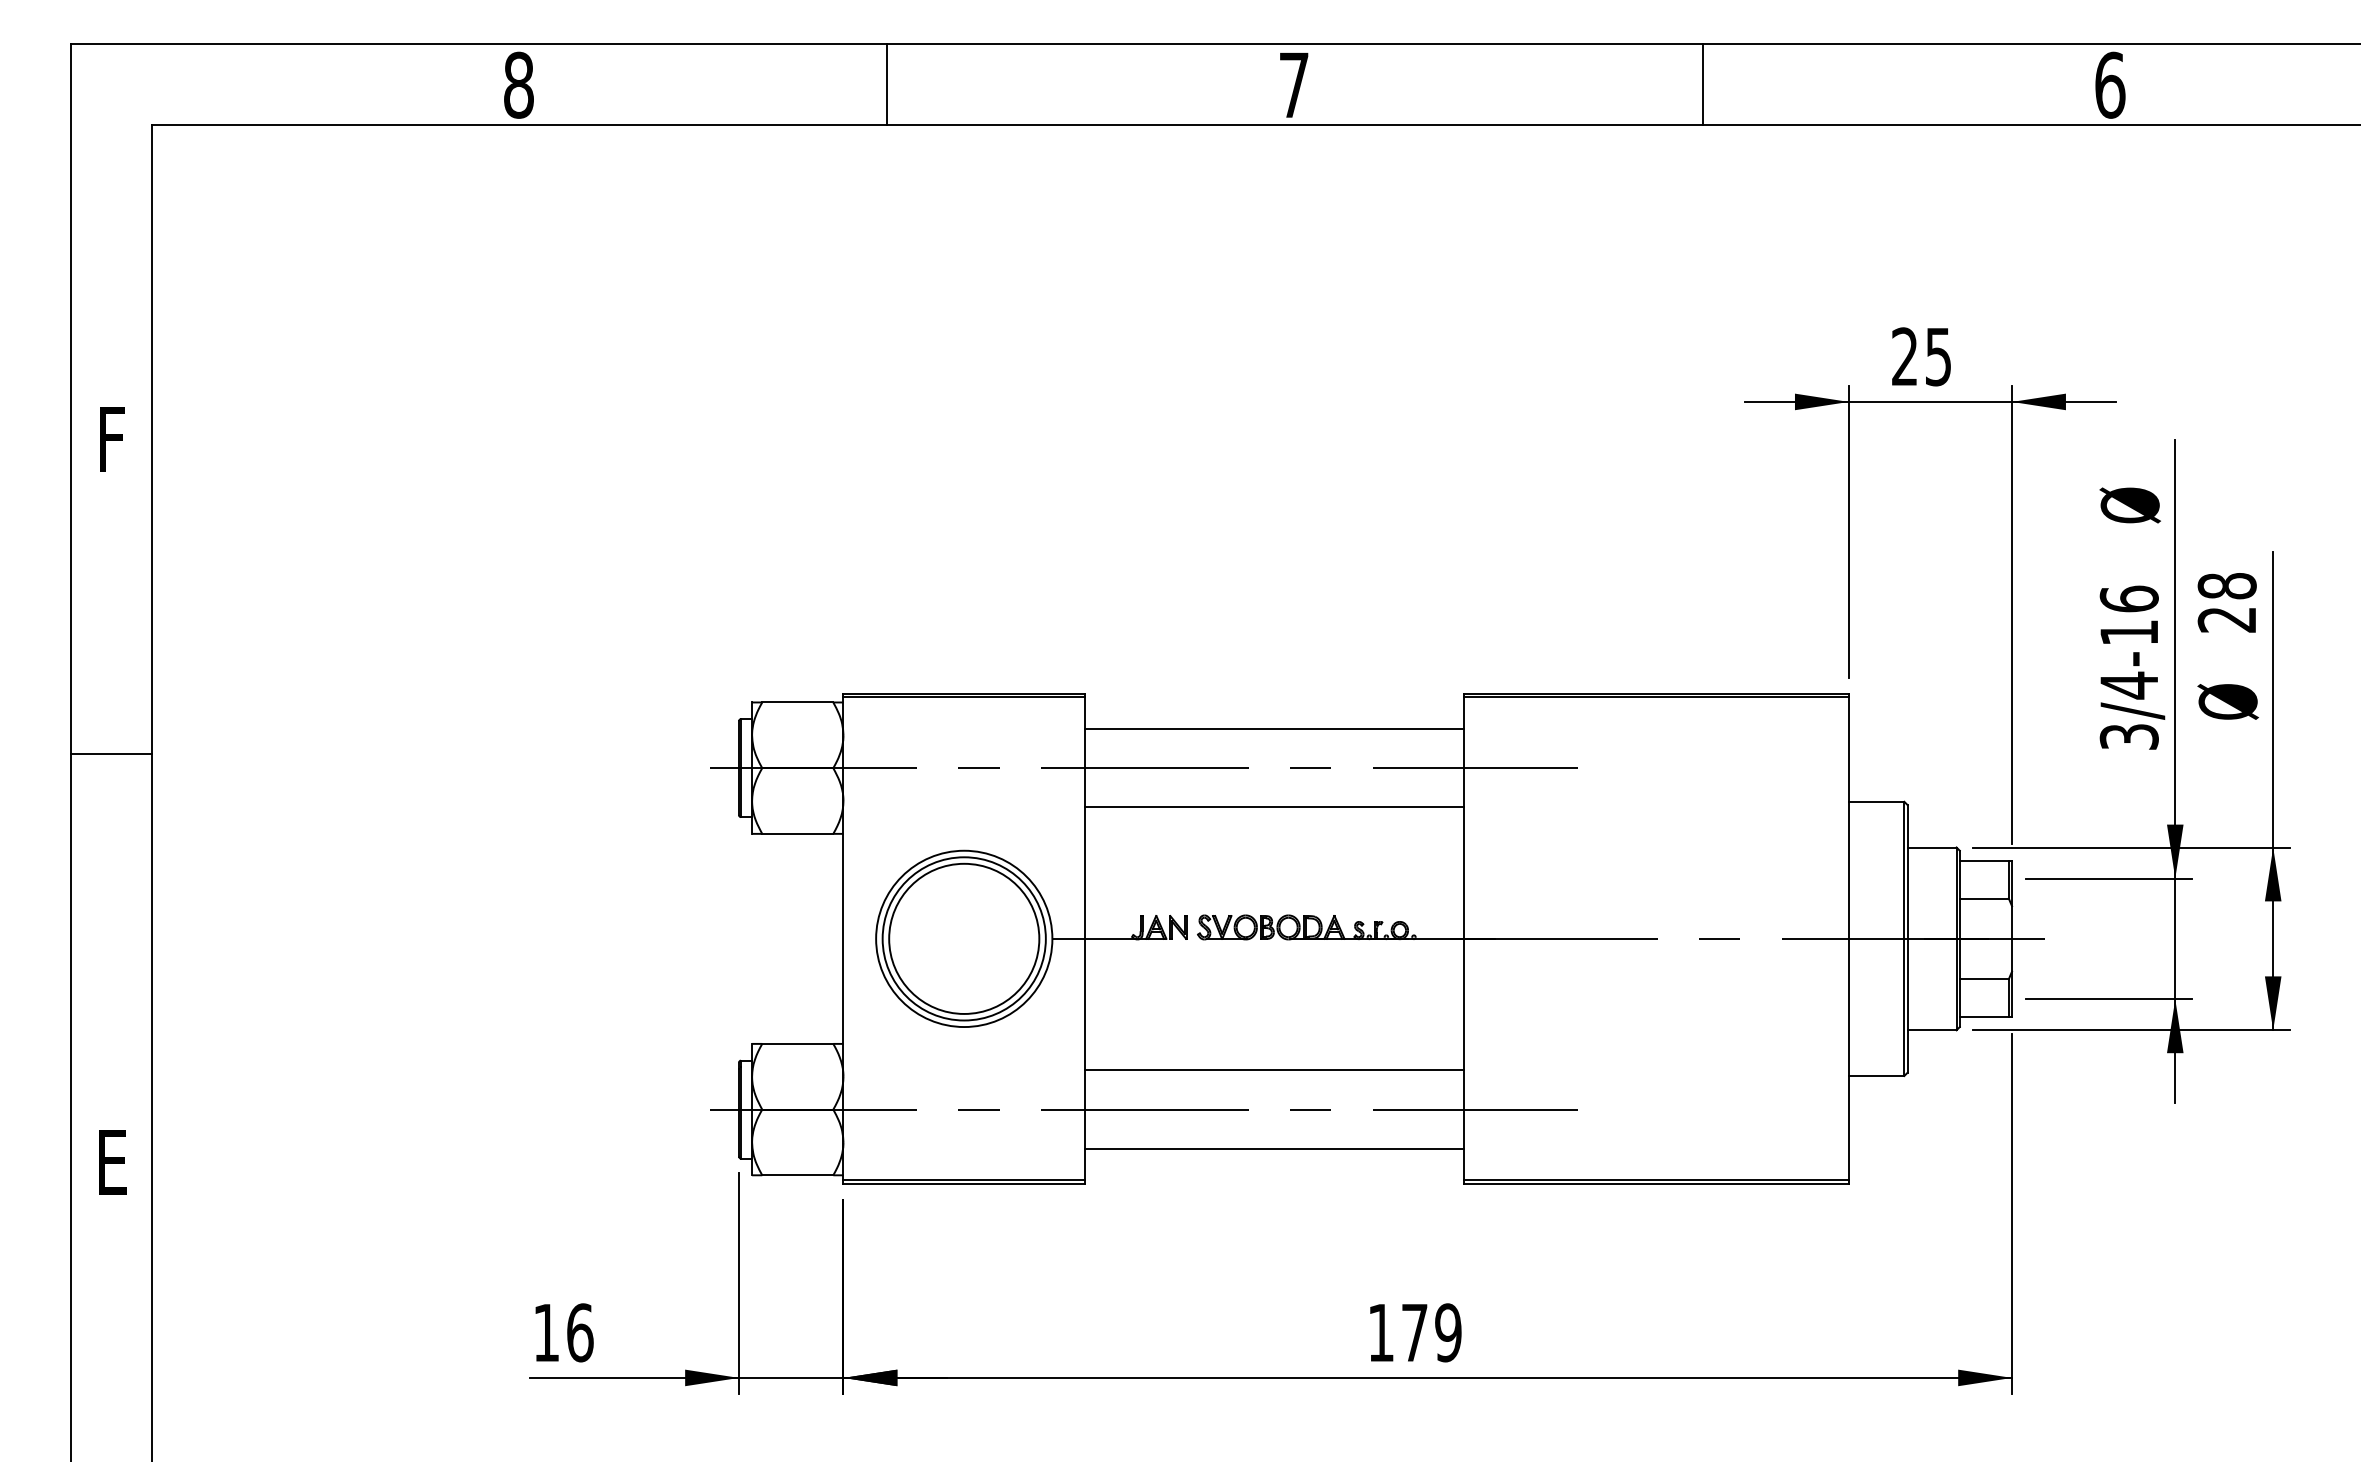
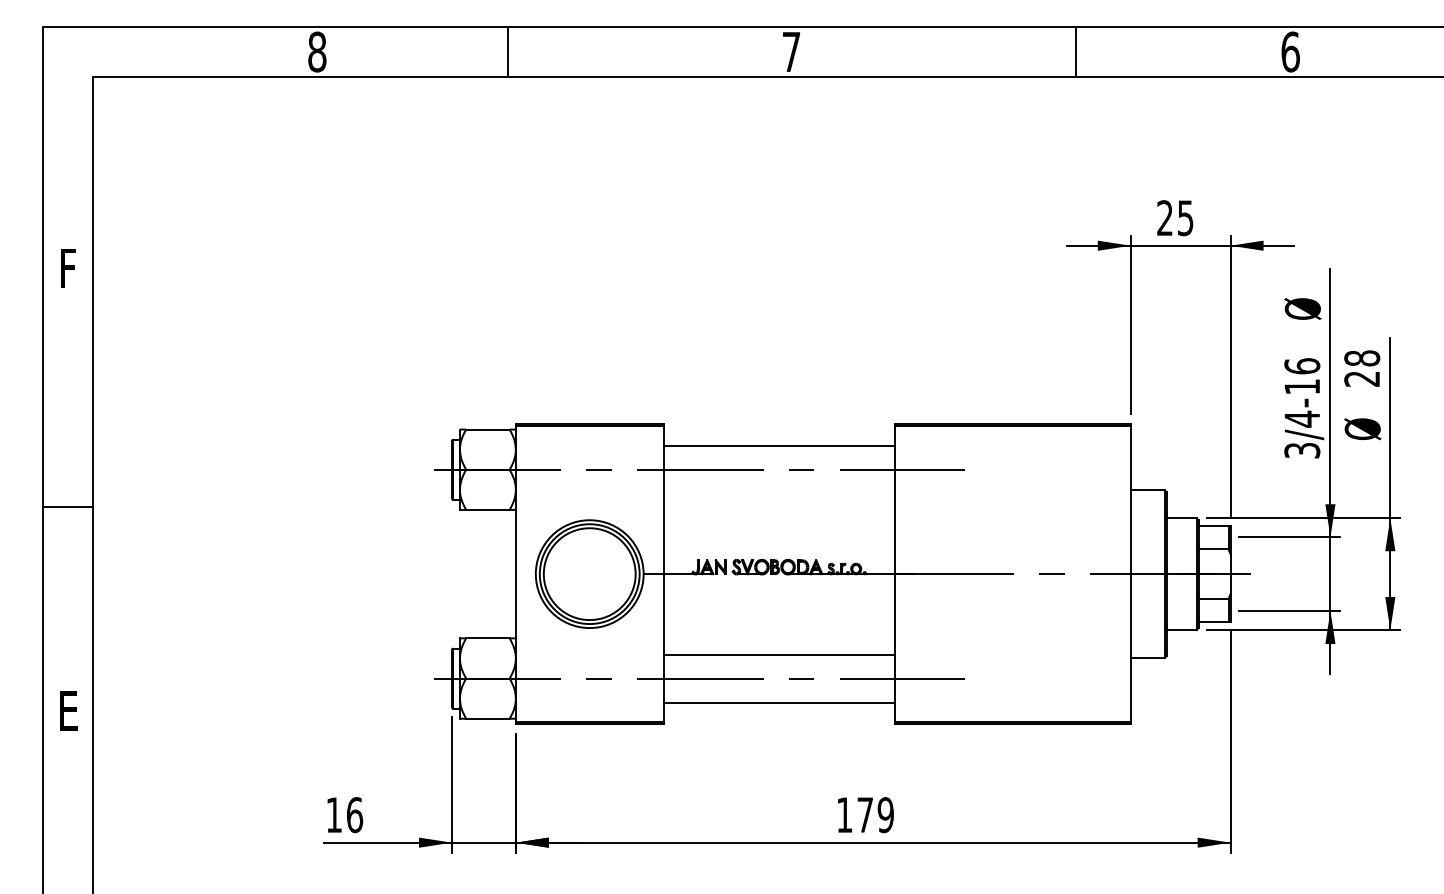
line: (887, 84) -> (508, 51), moved
line: (1702, 84) -> (1075, 51), moved
line: (112, 753) -> (68, 506), moved
line: (1274, 807) -> (779, 493), removed

